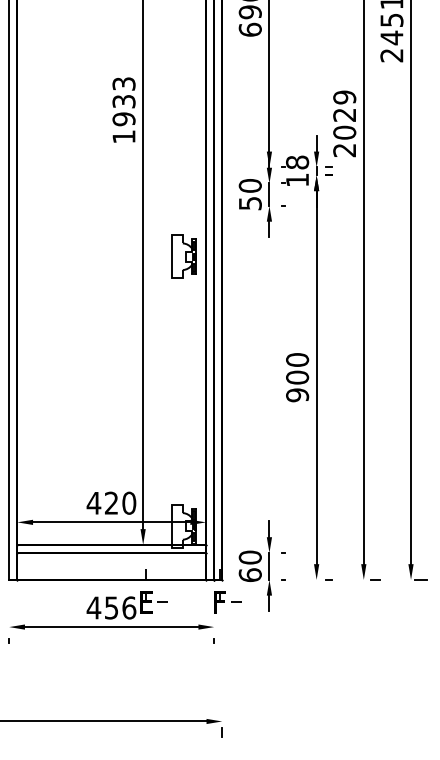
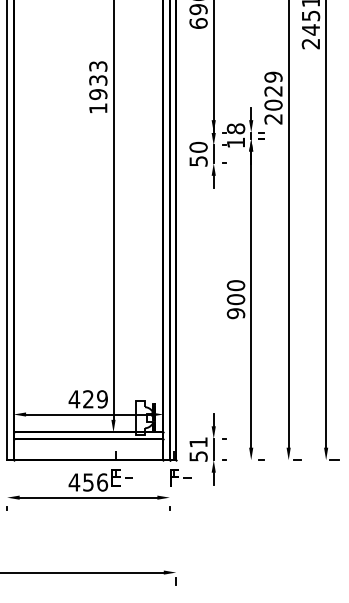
part: (183, 256) -> (145, 203), removed
text: (129, 502) -> (102, 398), 420 -> 429
text: (249, 566) -> (197, 449), 60 -> 51

